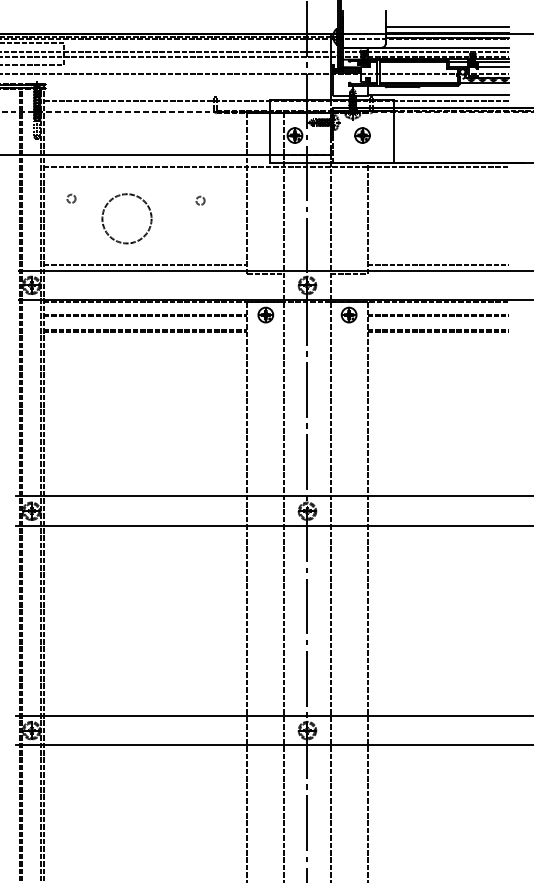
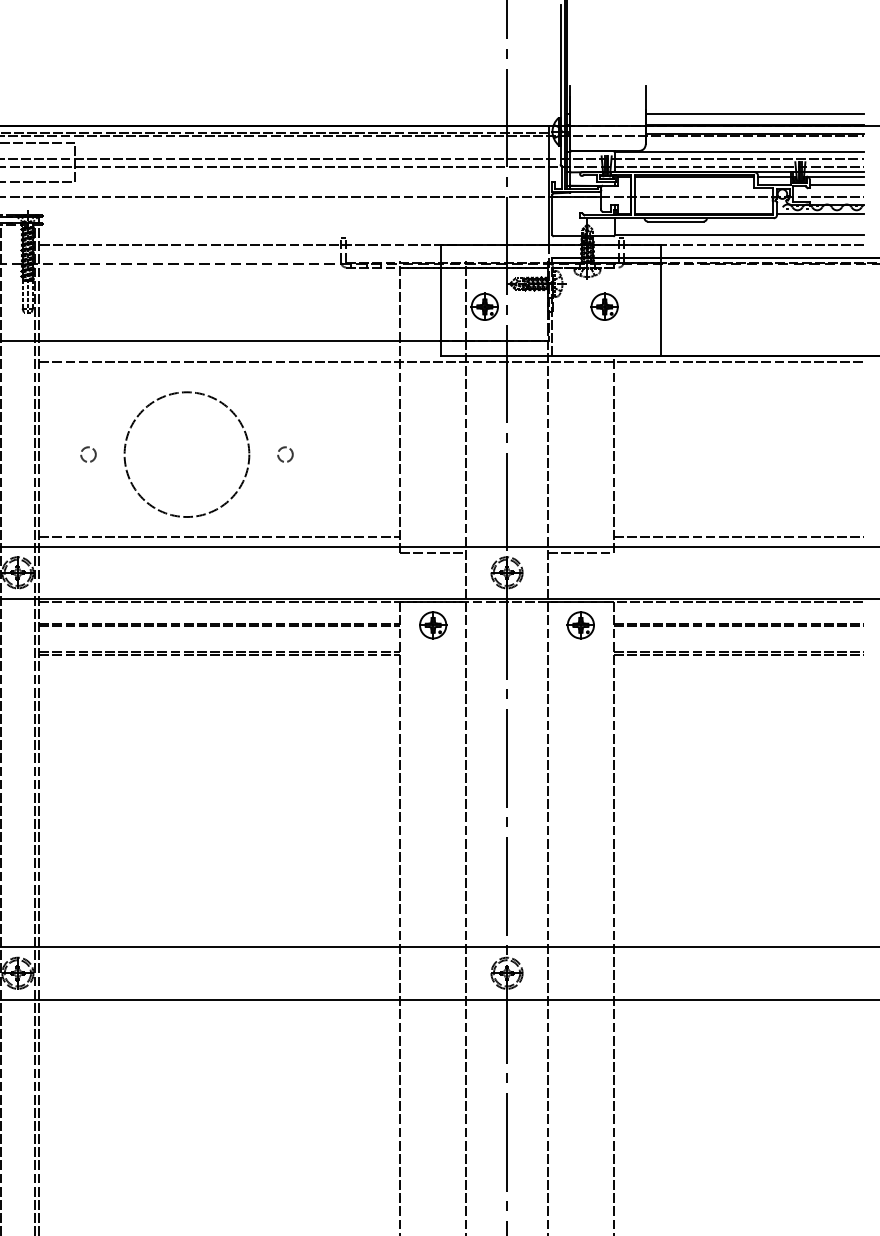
circle: (71, 198) -> (88, 454), moved
circle: (200, 200) -> (285, 454), moved
circle: (126, 218) -> (186, 454), size x1.43

